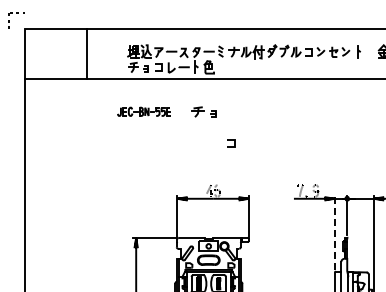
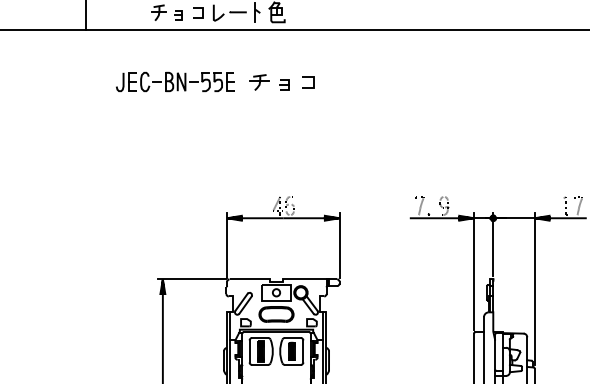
part: (143, 111) -> (174, 81), size x1.43
line: (231, 140) -> (308, 78), moved
line: (334, 232) -> (473, 271), dashed -> solid

